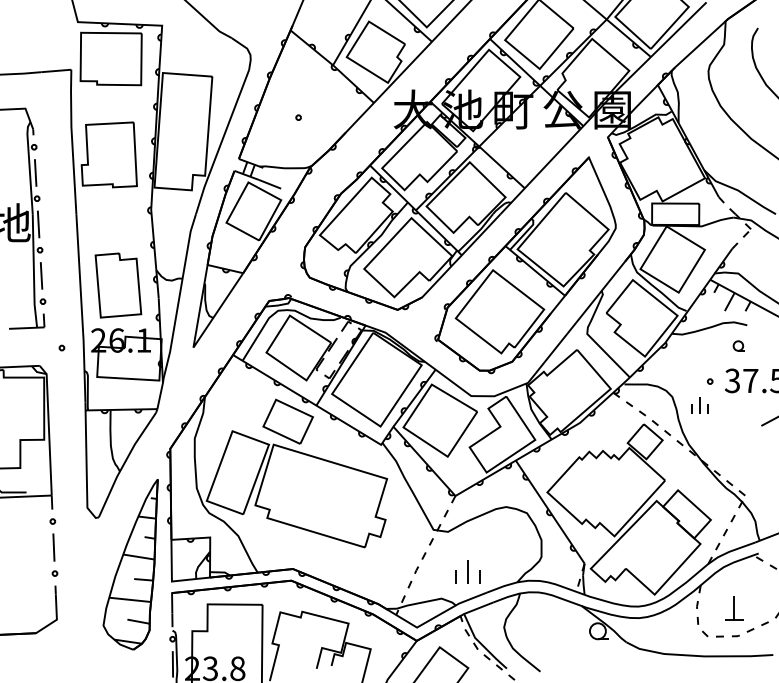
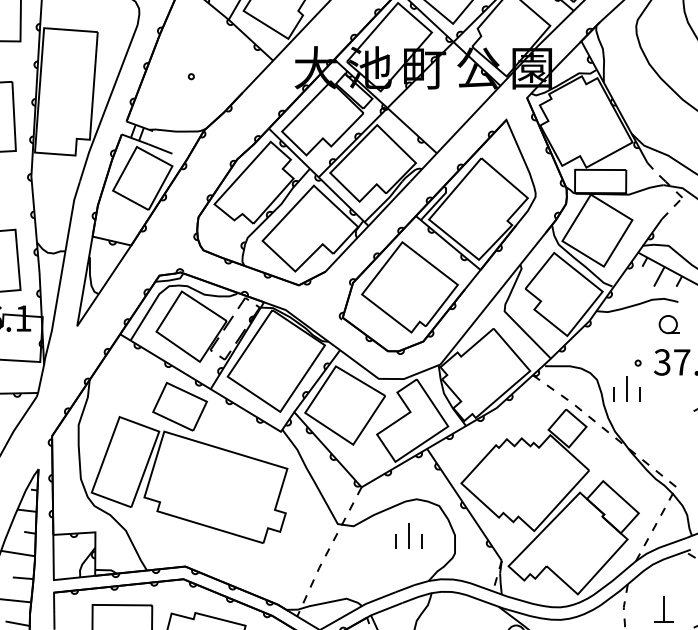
part: (738, 345) -> (668, 323), size x1.67
part: (699, 405) -> (626, 389), size x1.43
part: (467, 571) -> (408, 535), moved

